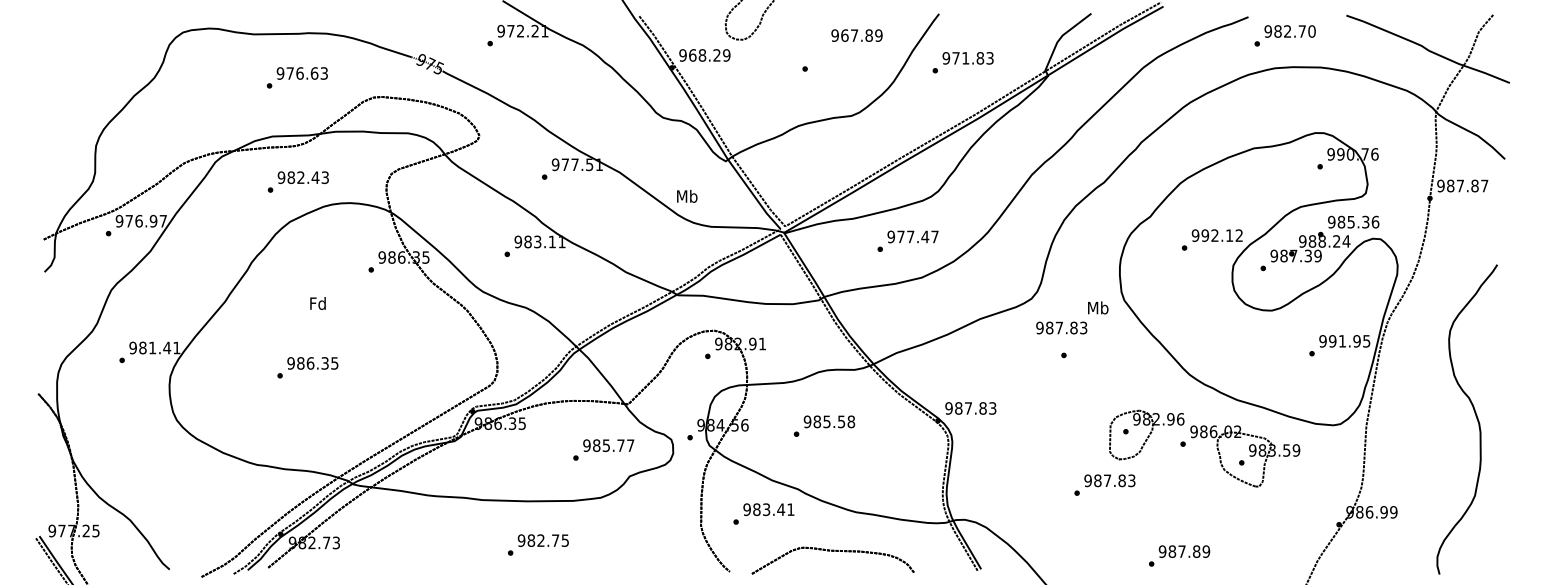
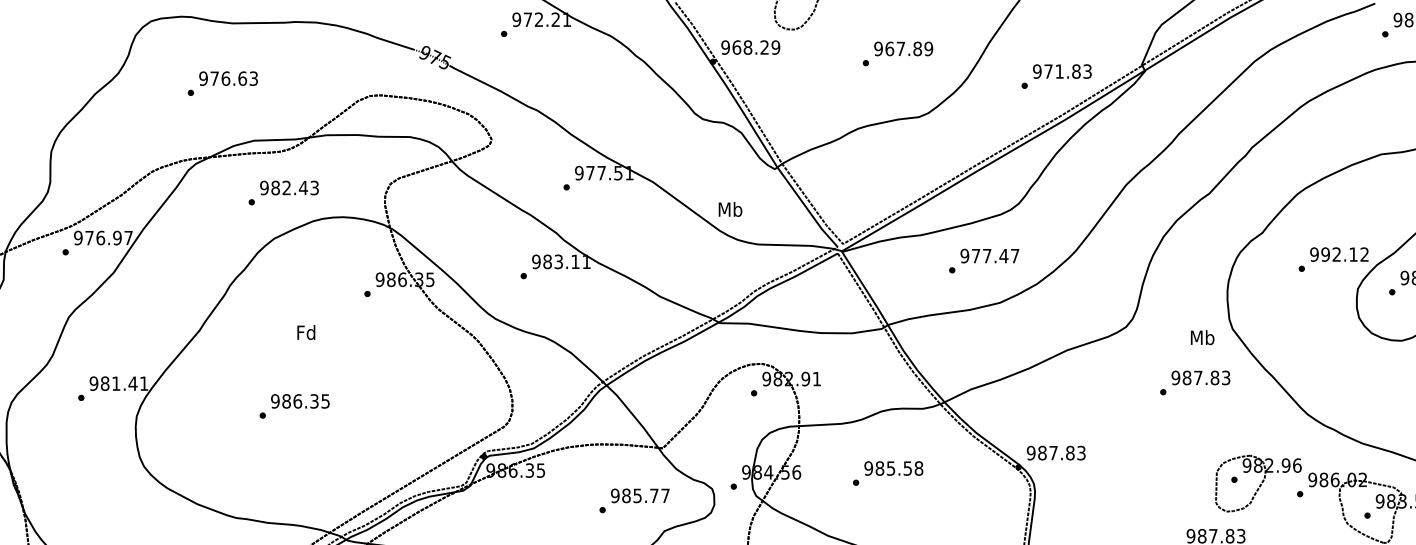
text: (856, 35) -> (903, 48), moved
text: (962, 62) -> (1055, 76), moved
text: (296, 77) -> (221, 83), moved
text: (1061, 327) -> (1200, 377), moved

